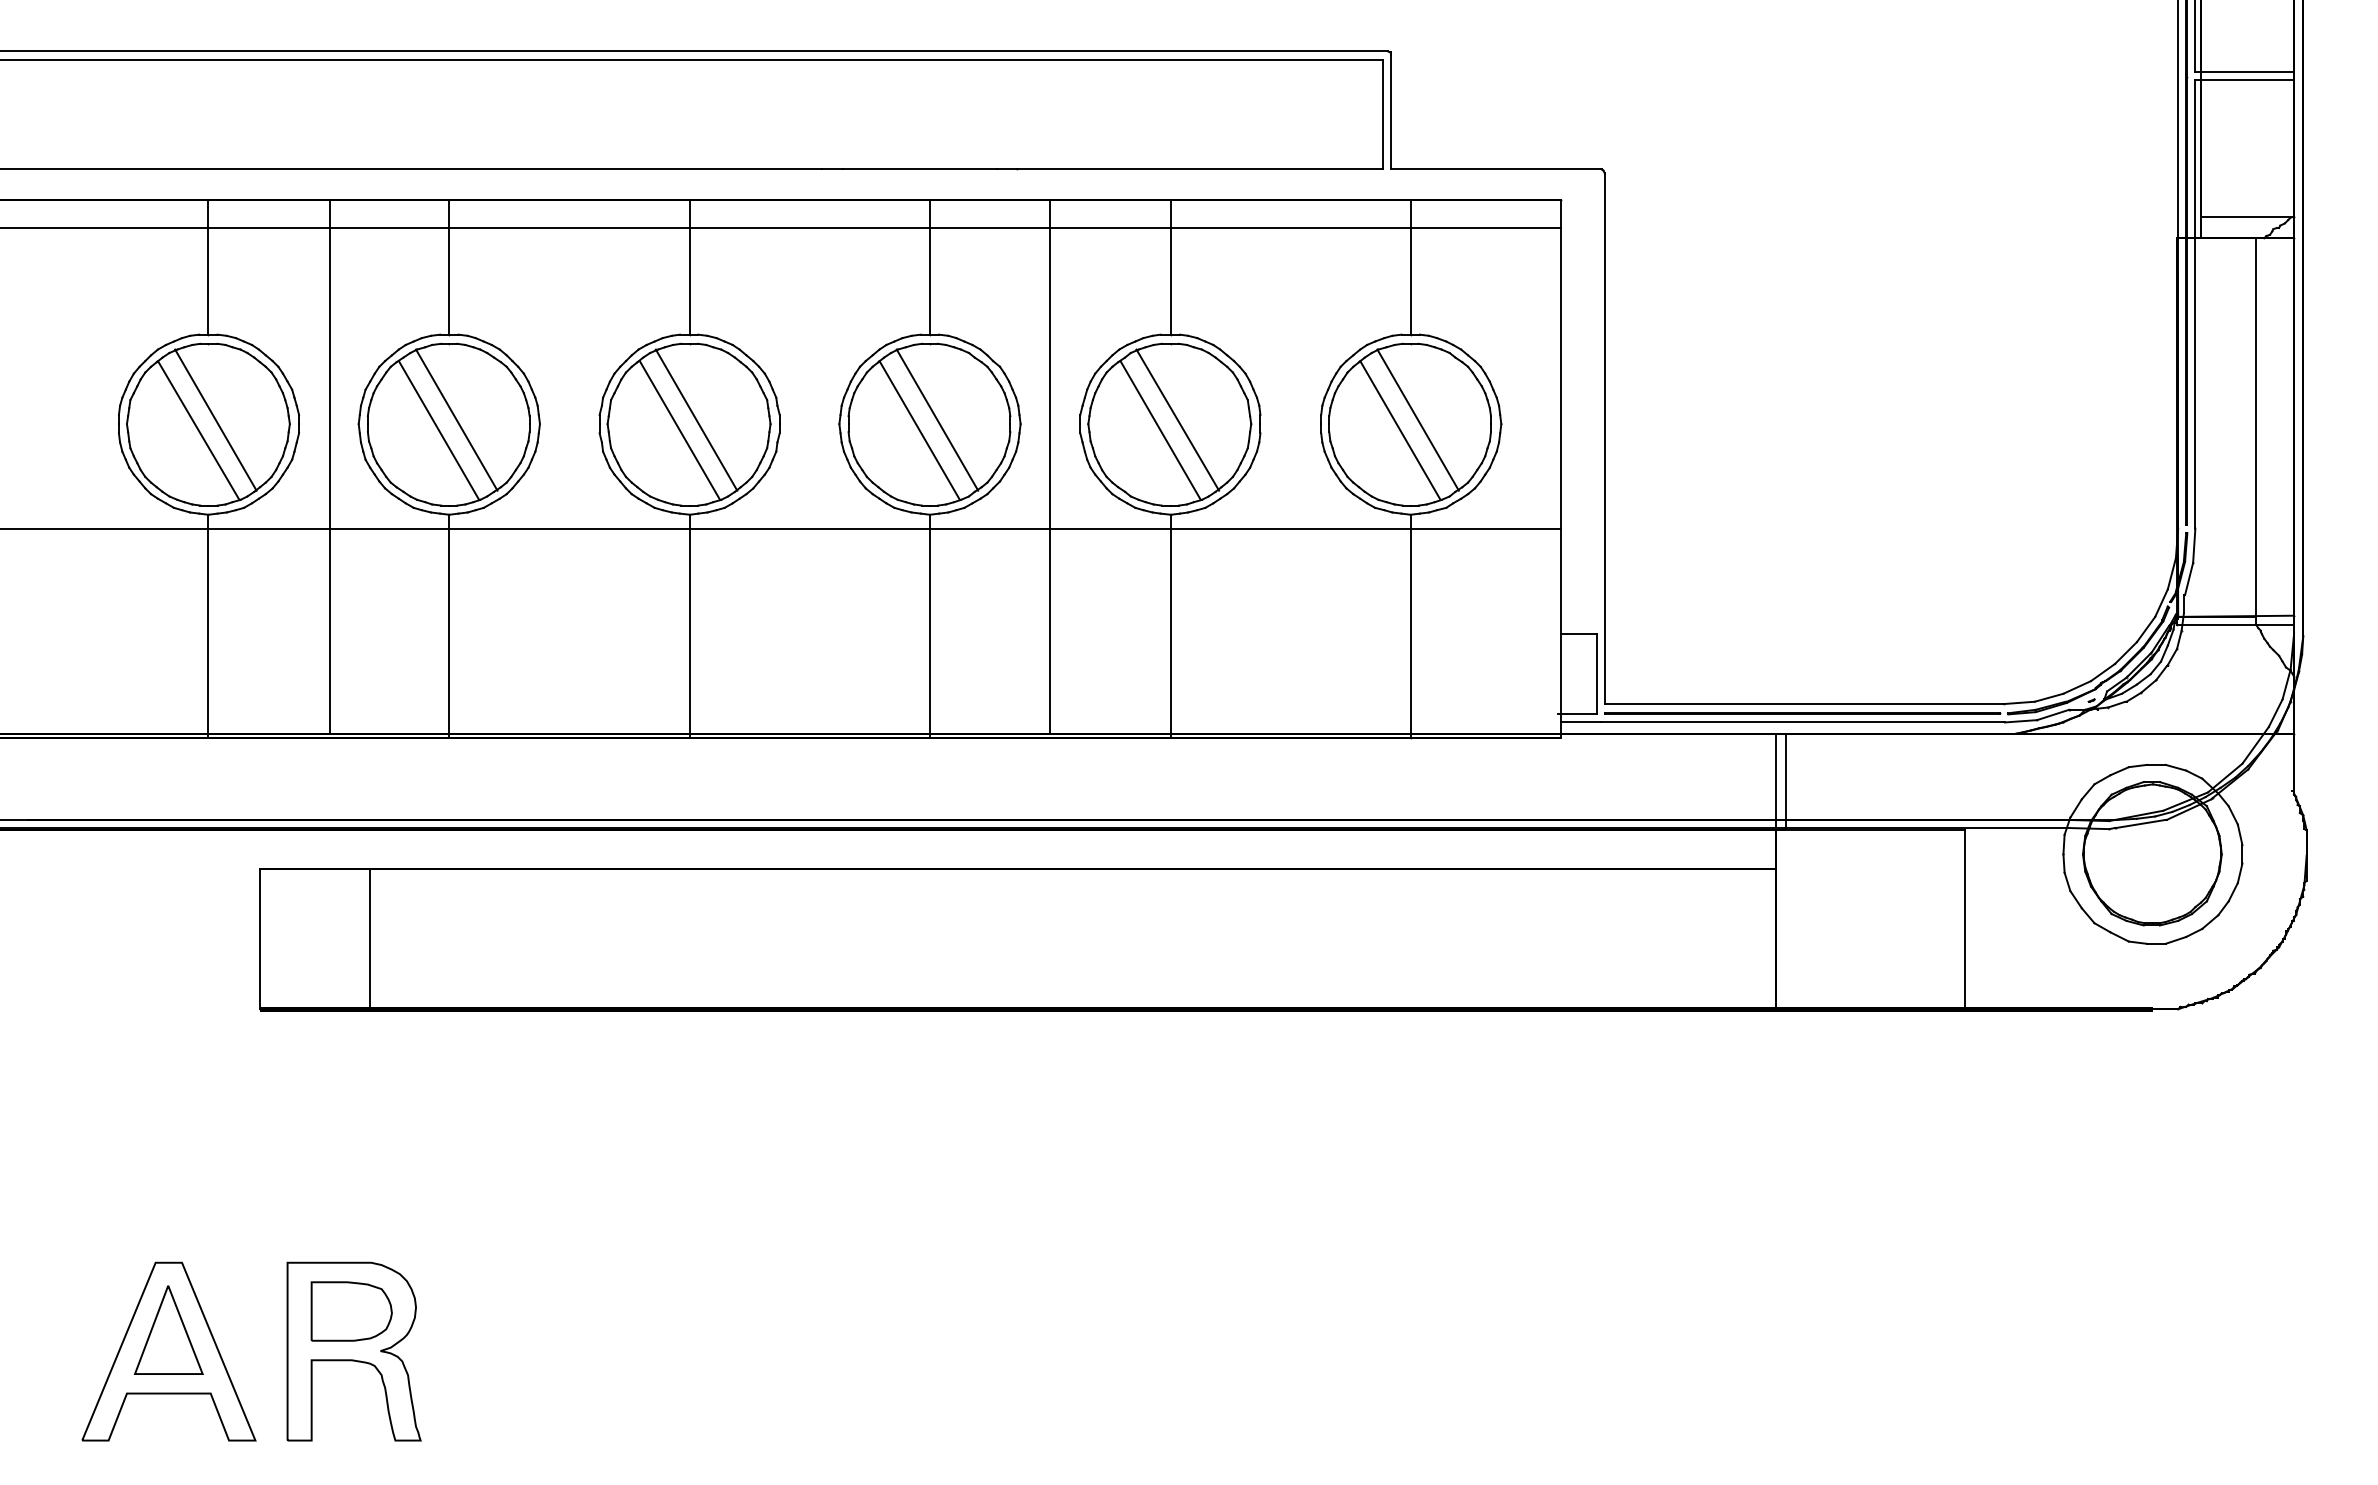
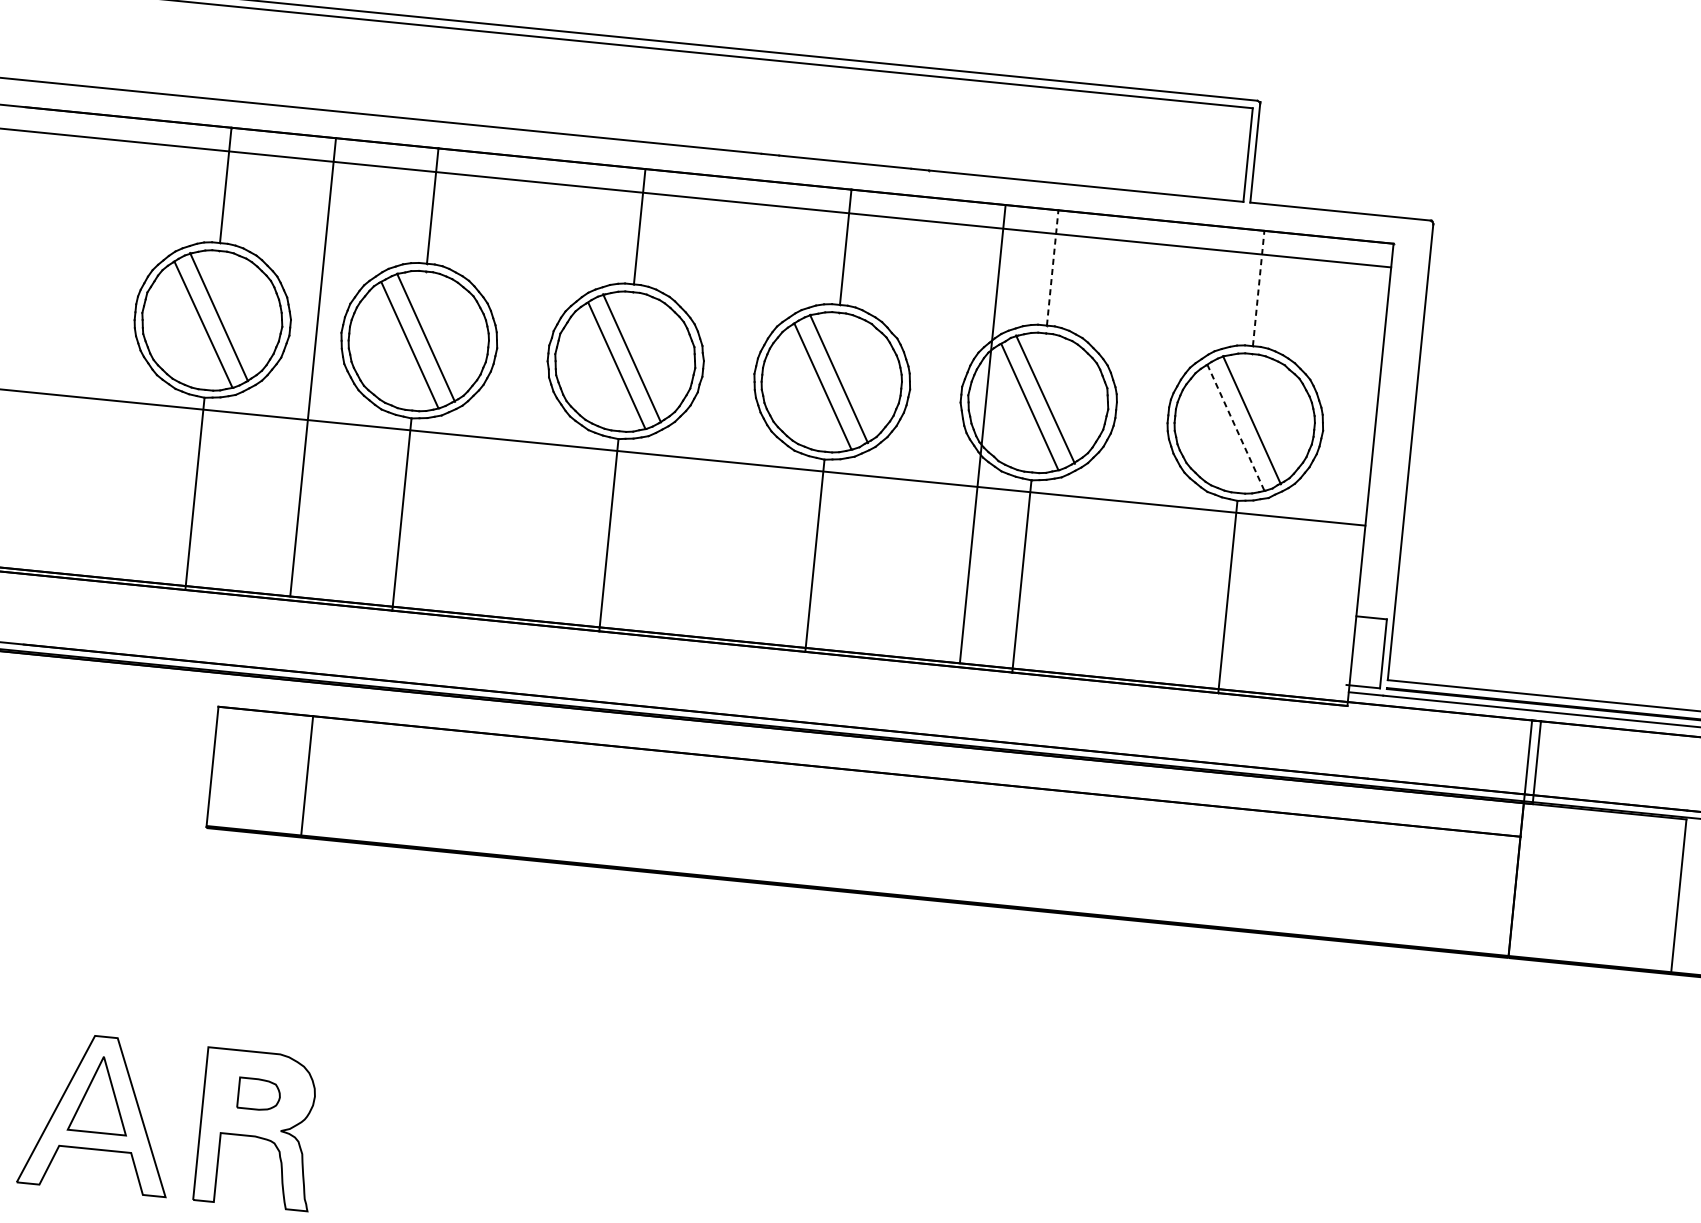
line: (1170, 267) -> (1052, 267), solid -> dashed
line: (1410, 267) -> (1258, 288), solid -> dashed
line: (1400, 430) -> (1235, 427), solid -> dashed
line: (1050, 466) -> (982, 433), moved
part: (351, 1311) -> (259, 1094), size x0.6

